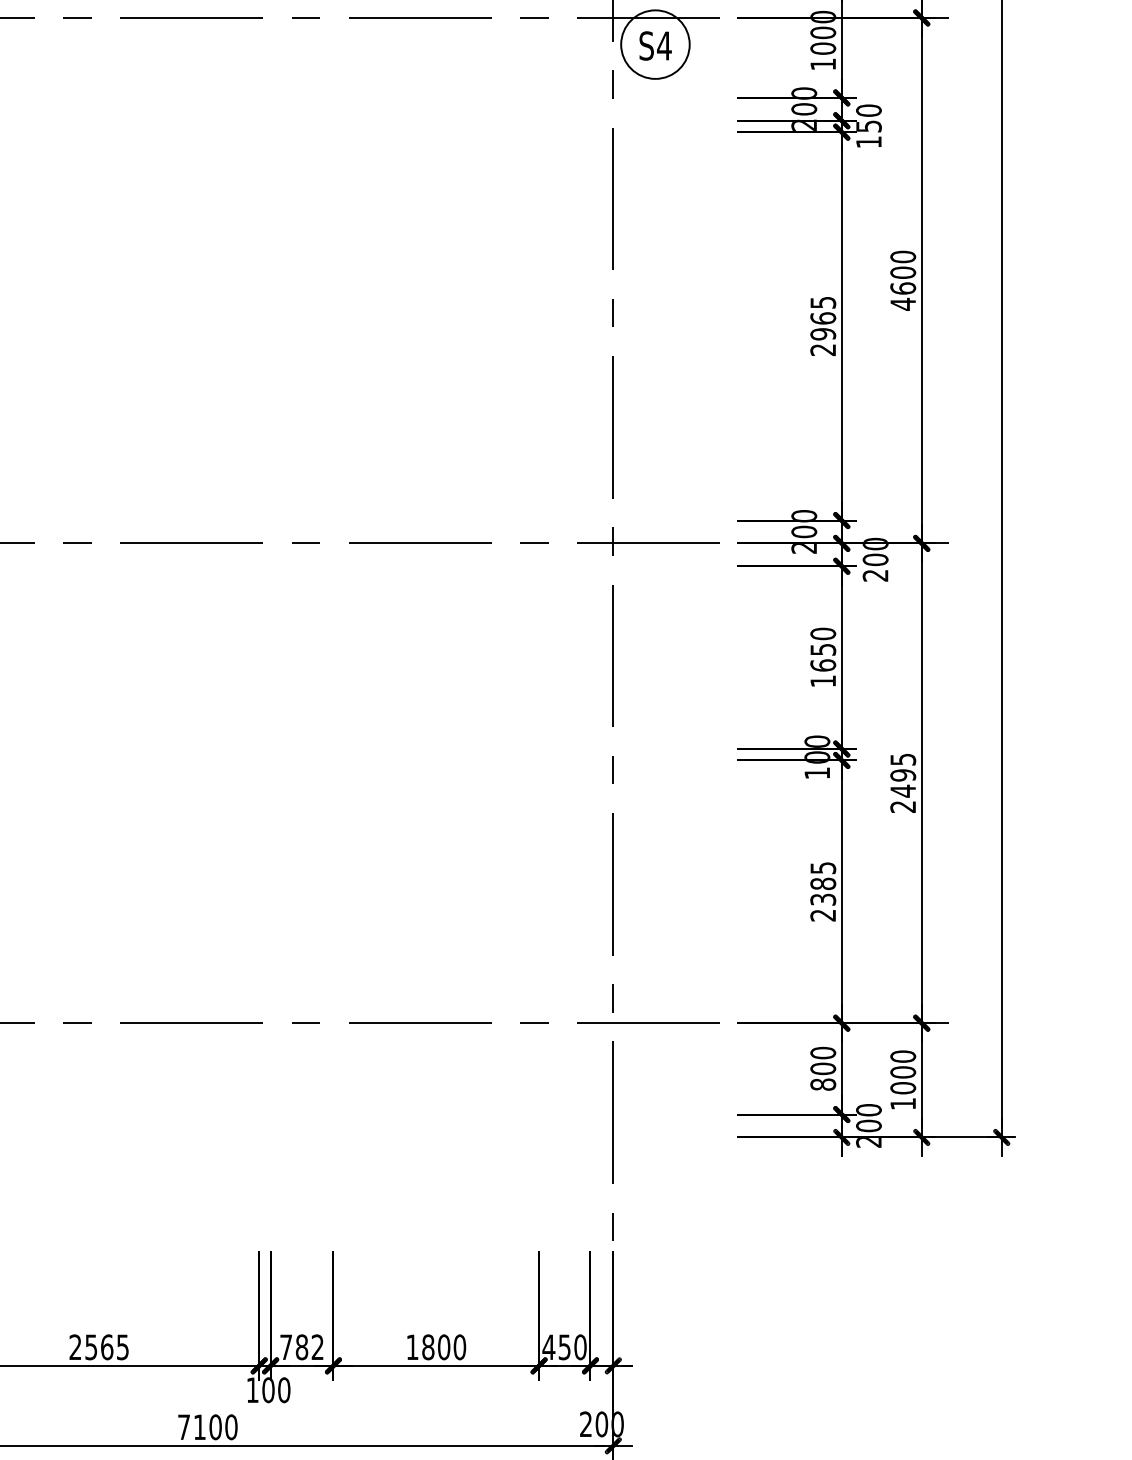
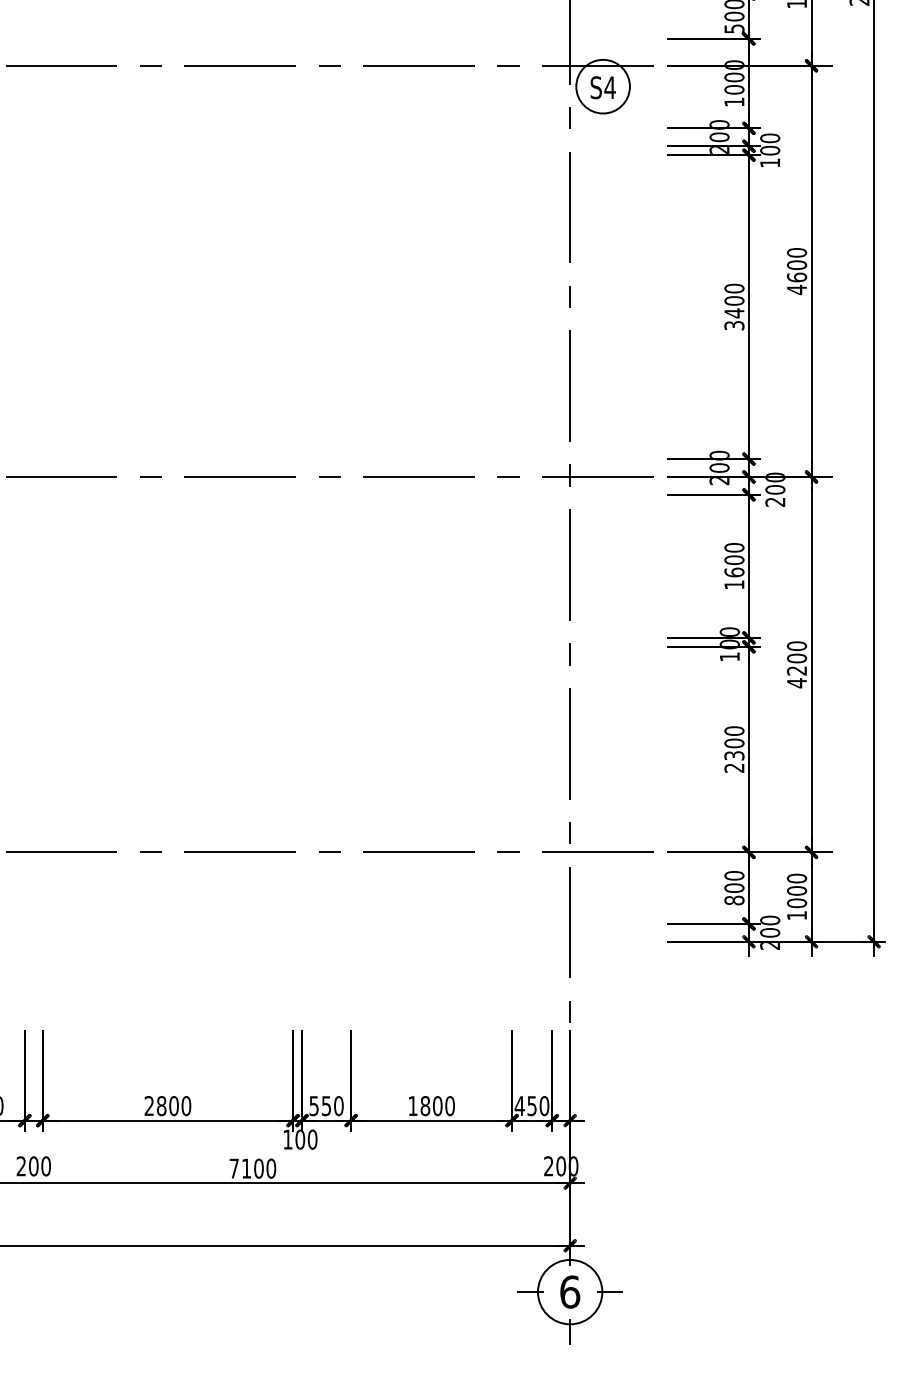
text: (869, 126) -> (770, 150), 150 -> 100
text: (823, 325) -> (734, 306), 2965 -> 3400
text: (823, 648) -> (734, 559), 1650 -> 1600
text: (902, 783) -> (796, 664), 2495 -> 4200
text: (823, 876) -> (734, 737), 2385 -> 2300
text: (107, 1347) -> (174, 1106), 2565 -> 2800
text: (301, 1347) -> (326, 1106), 782 -> 550

